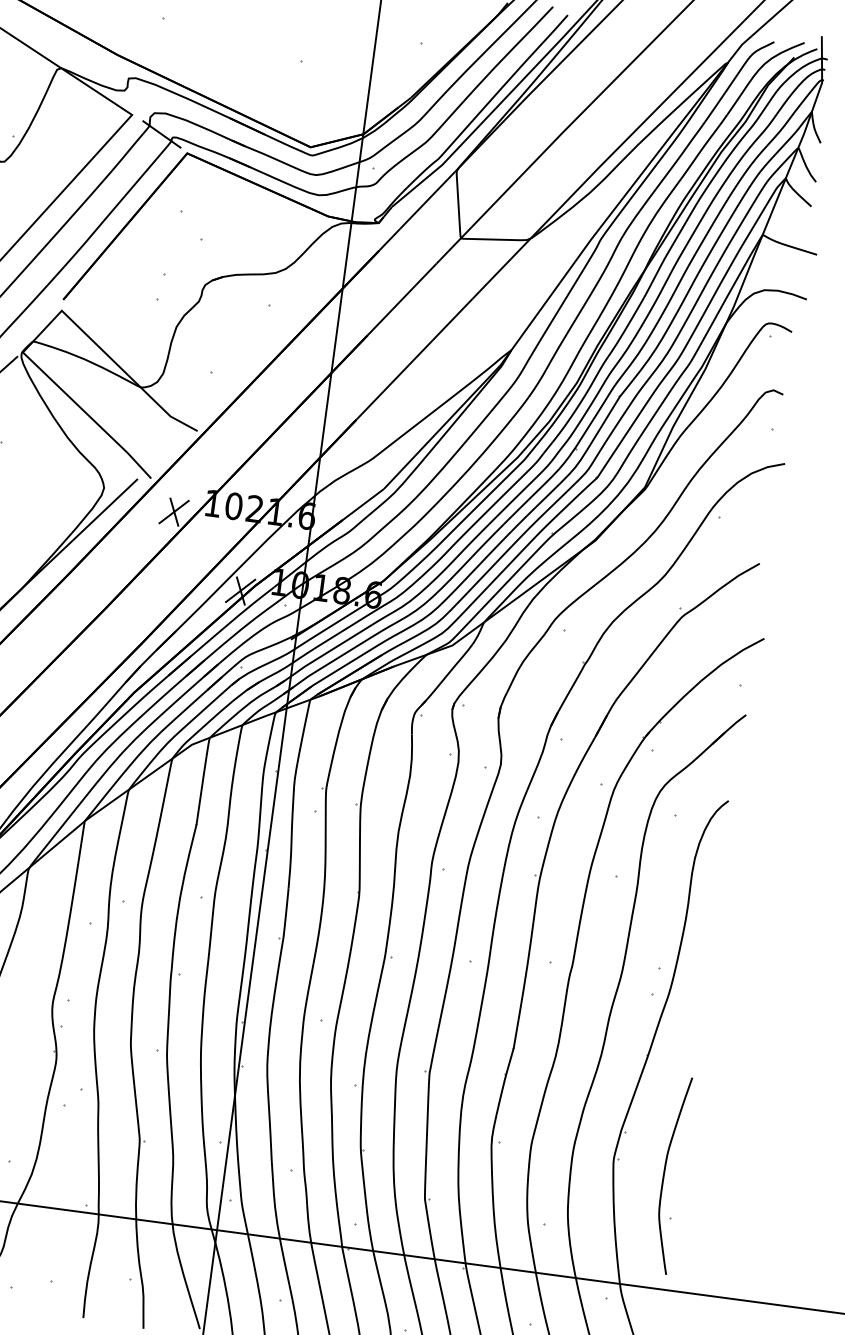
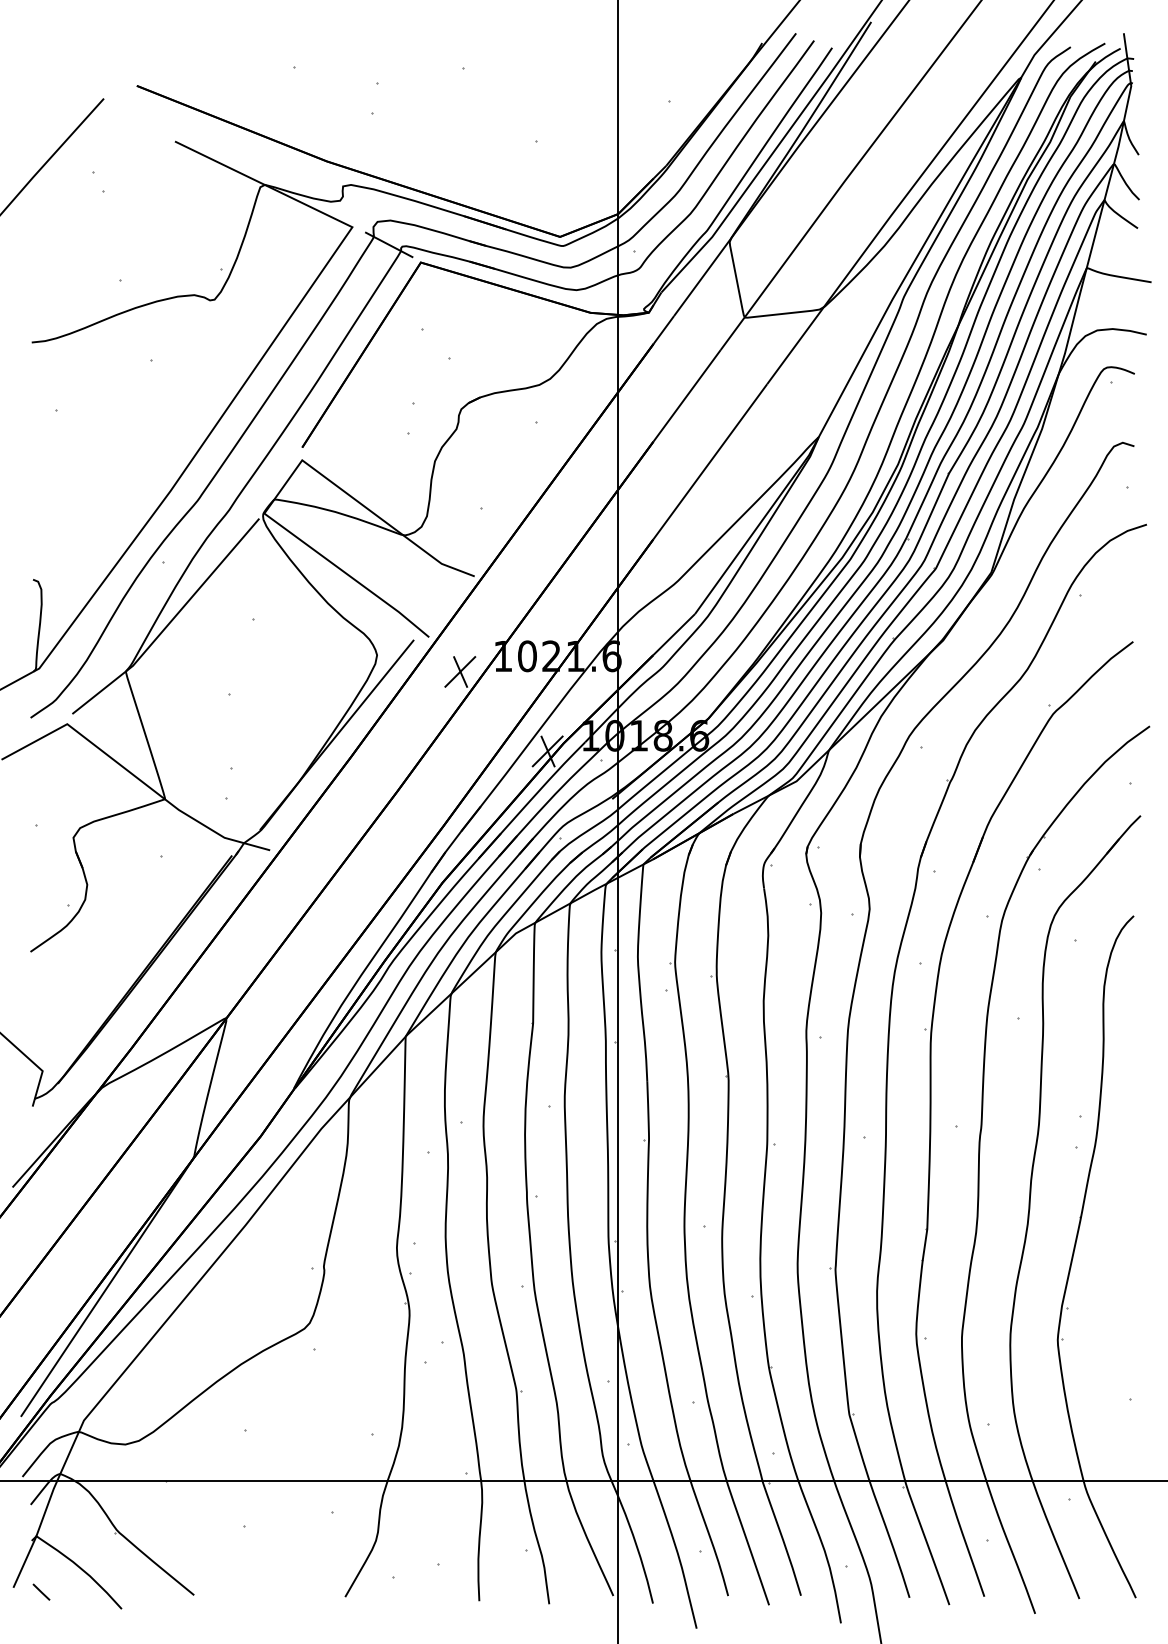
curve: (664, 1174) -> (1117, 1349), removed

